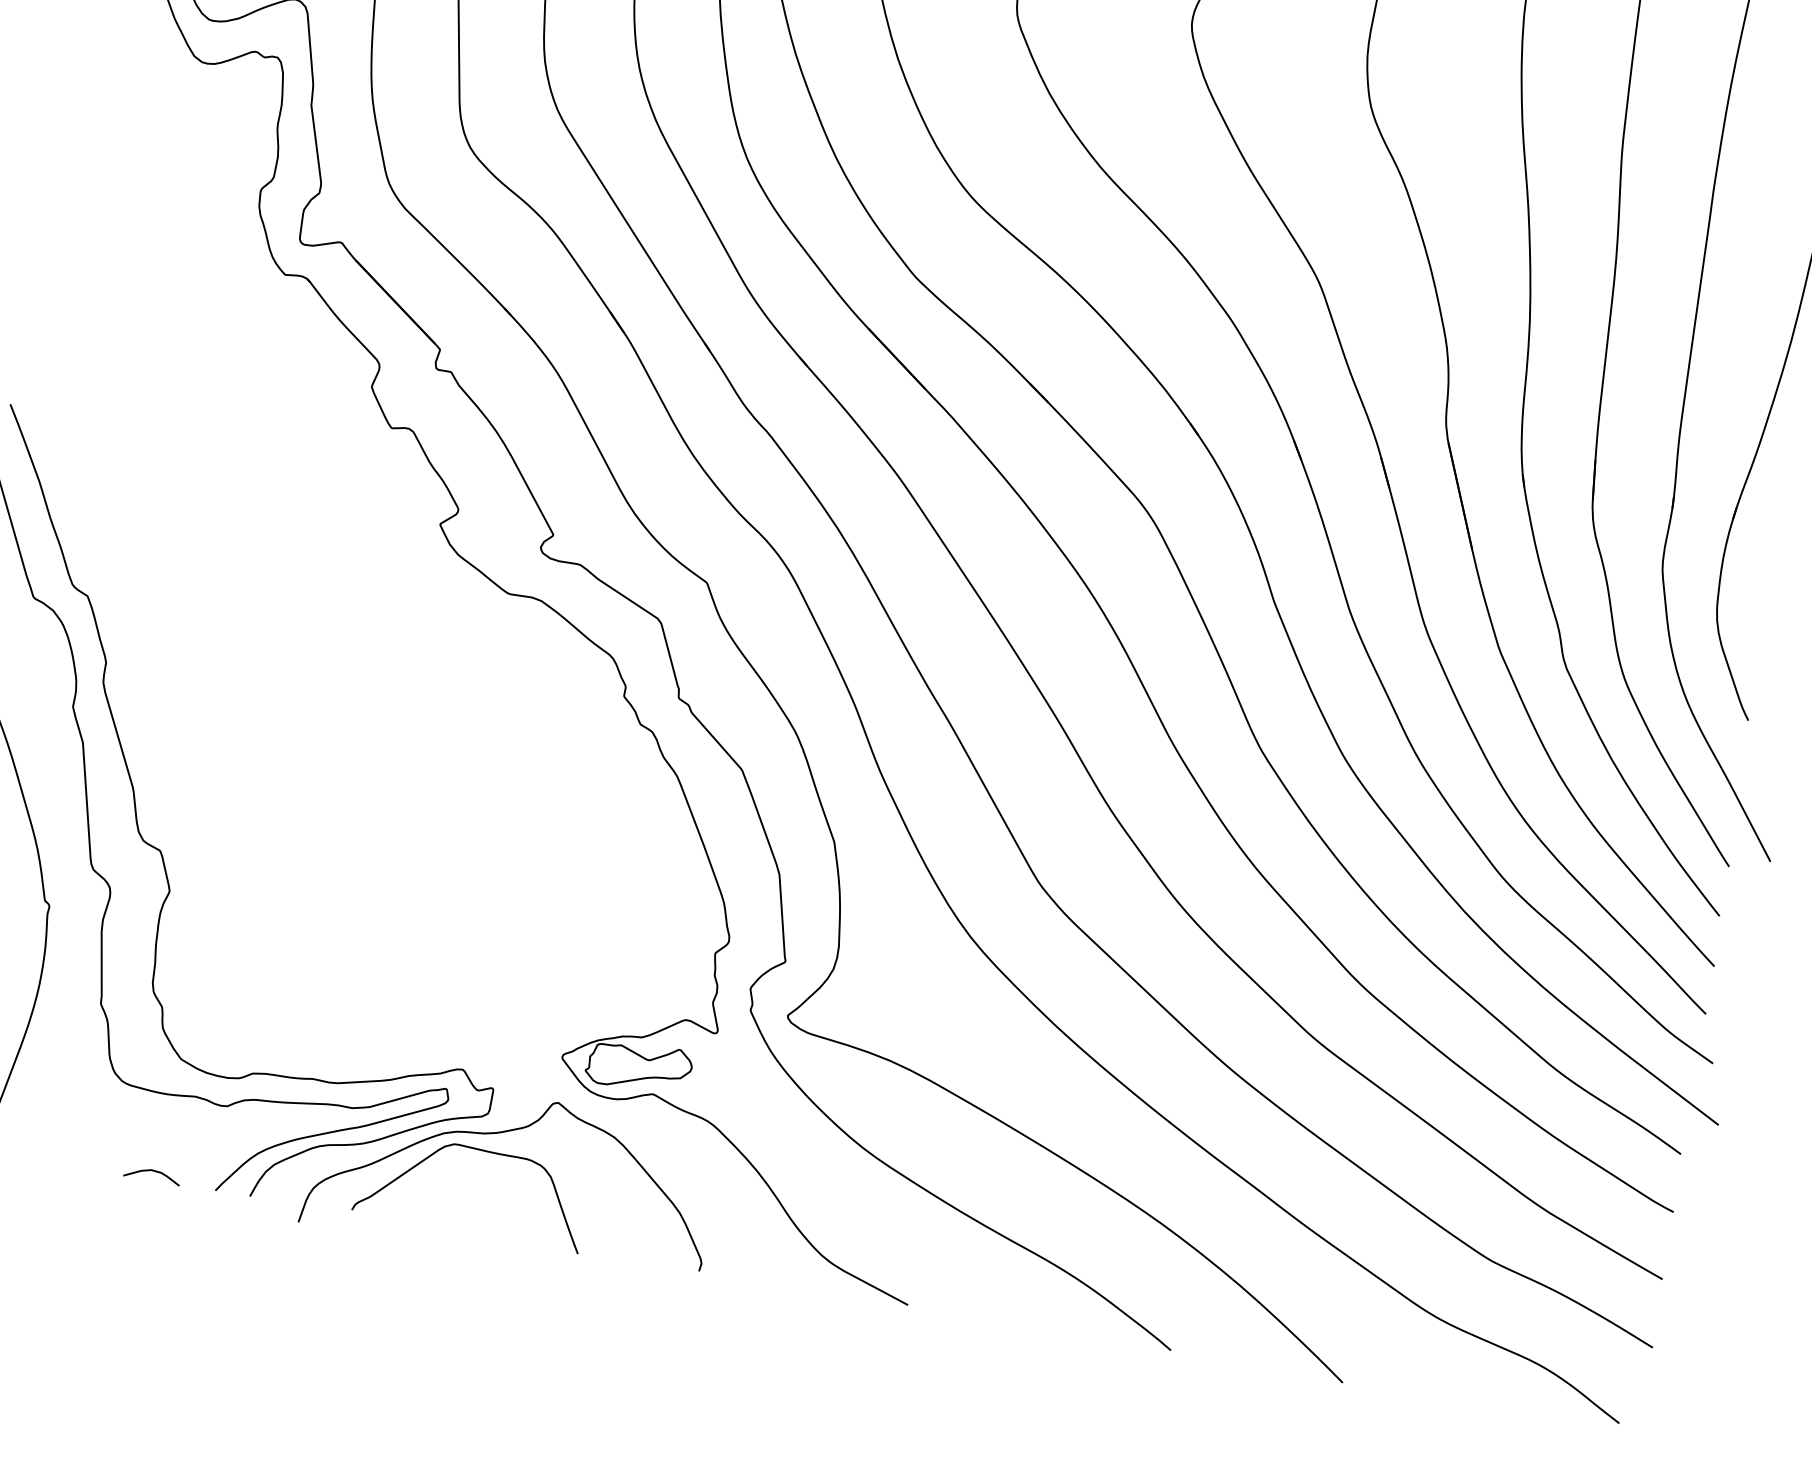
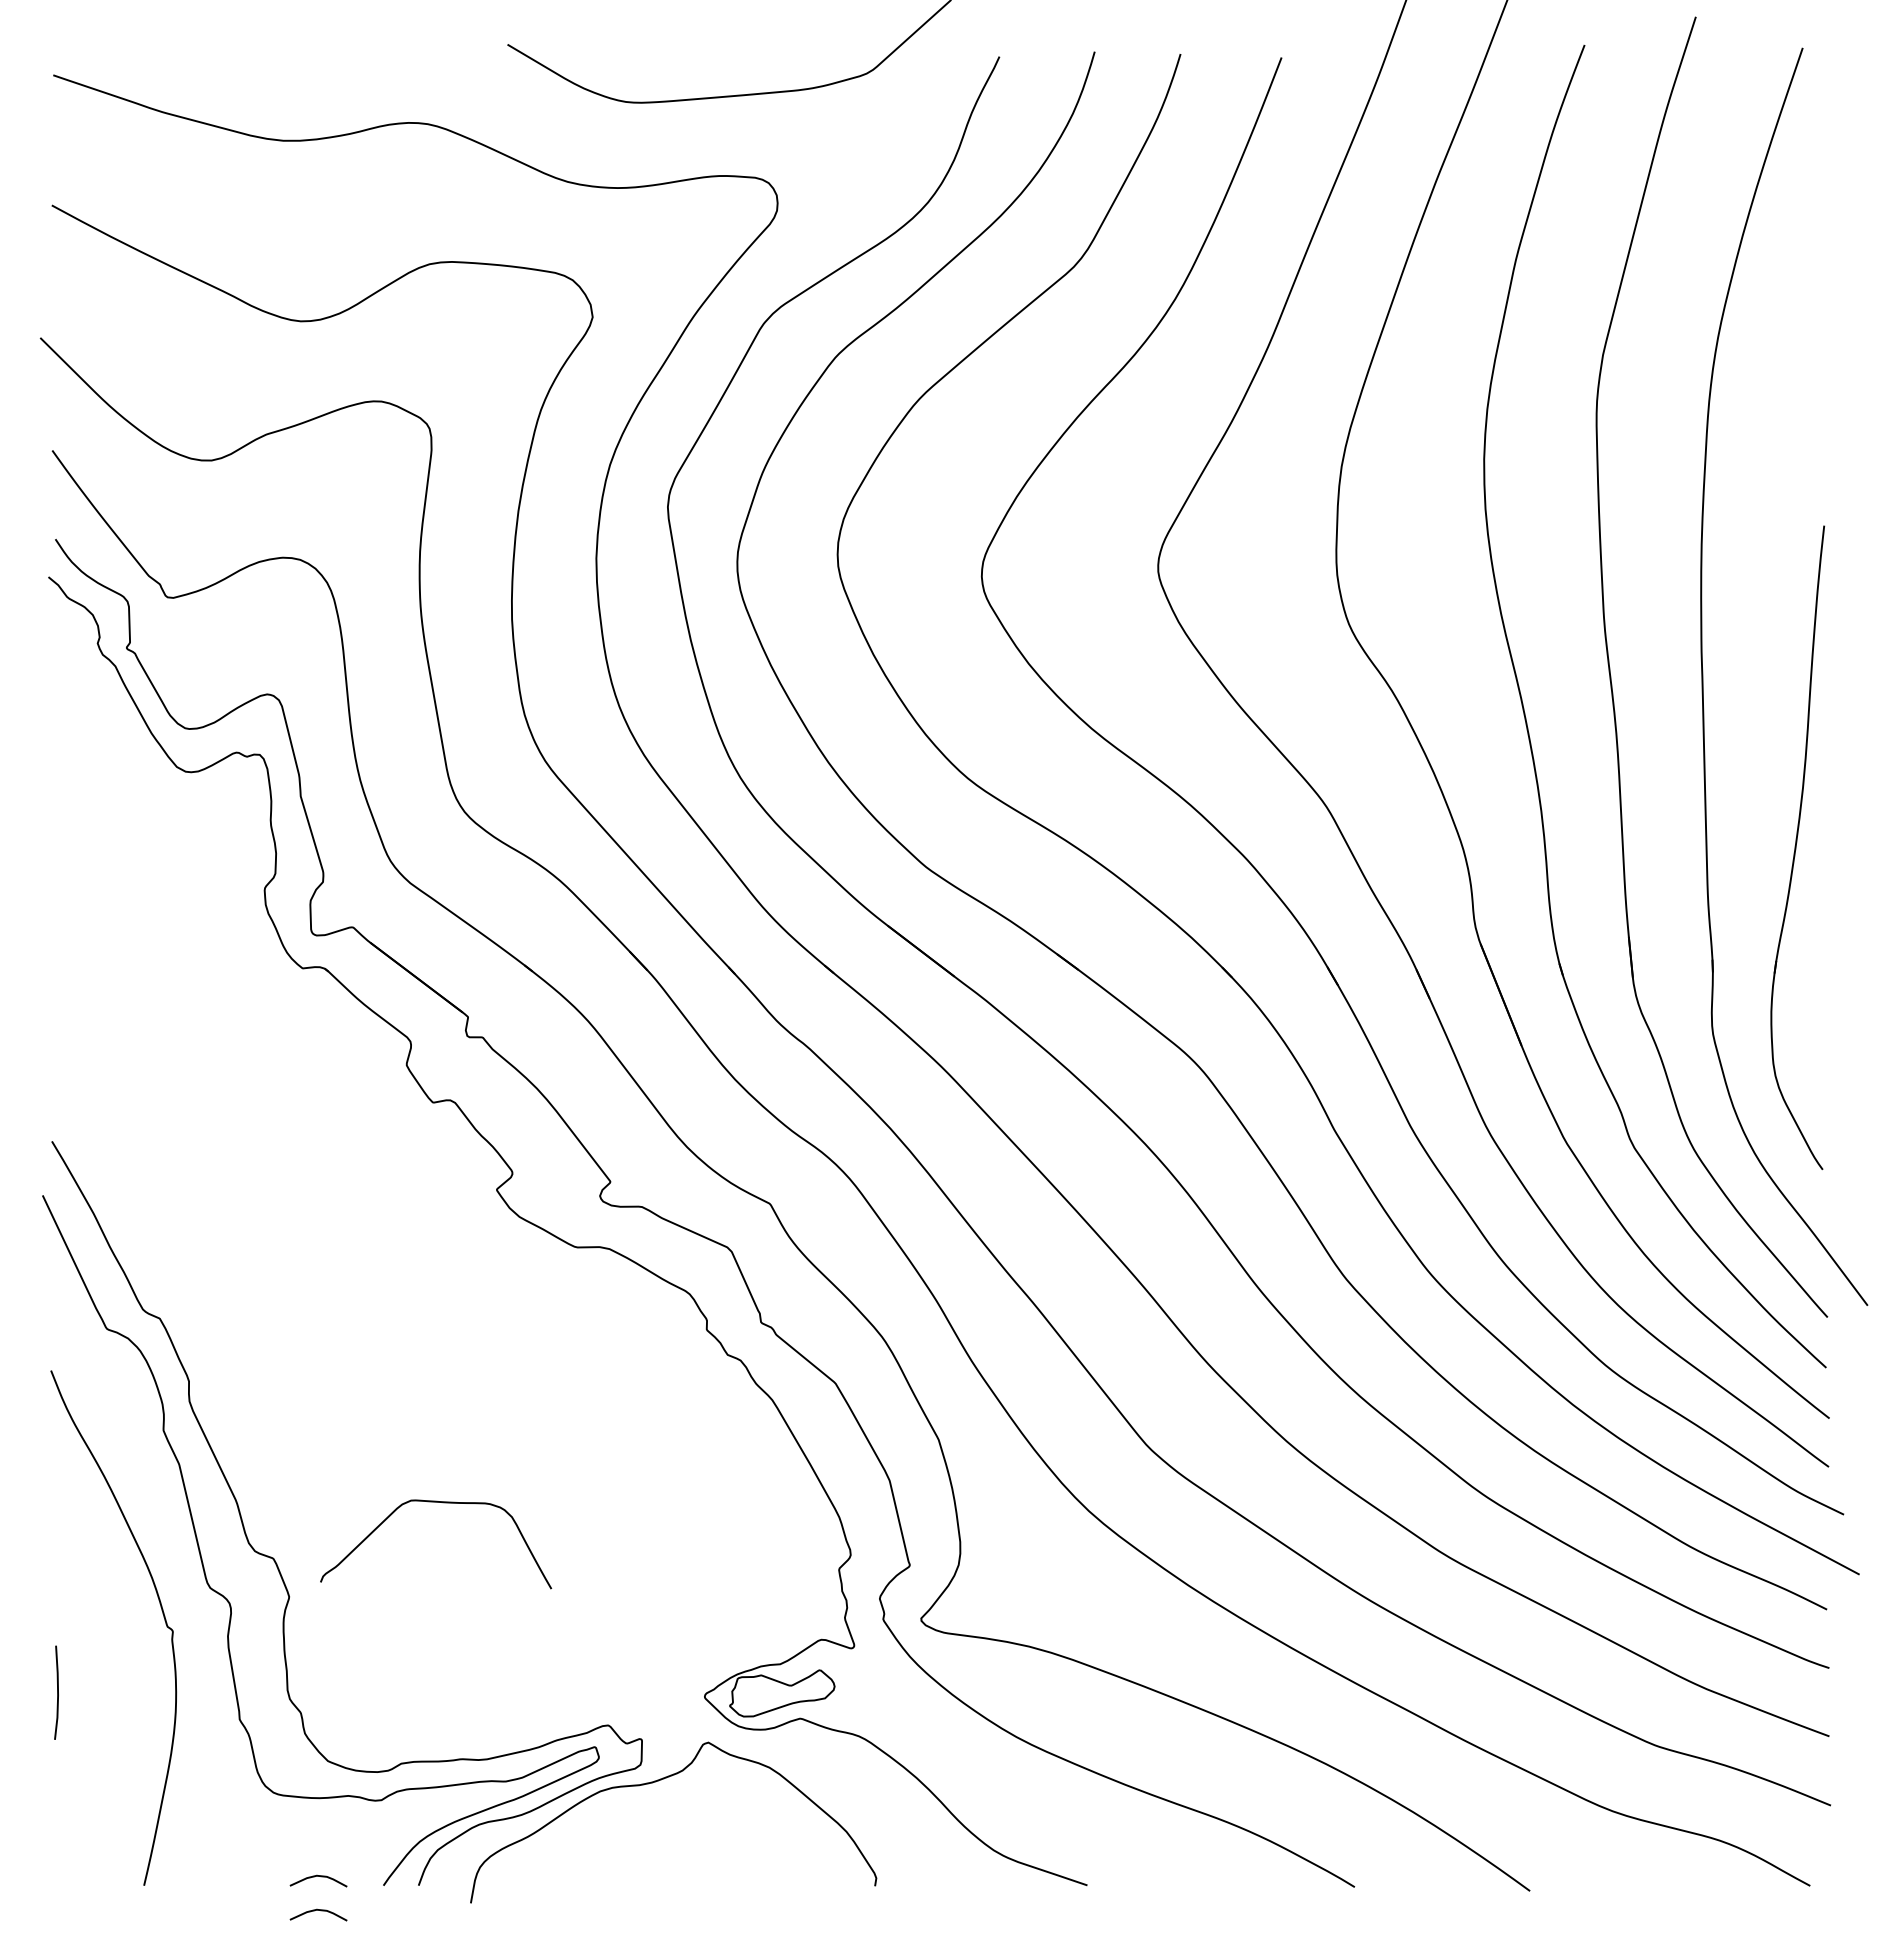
curve: (484, 1152) -> (442, 1503), moved
curve: (147, 1204) -> (318, 1910), added

